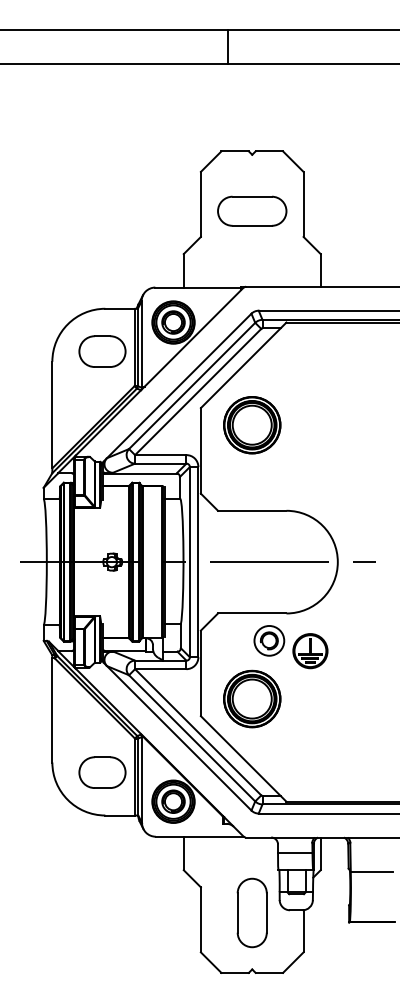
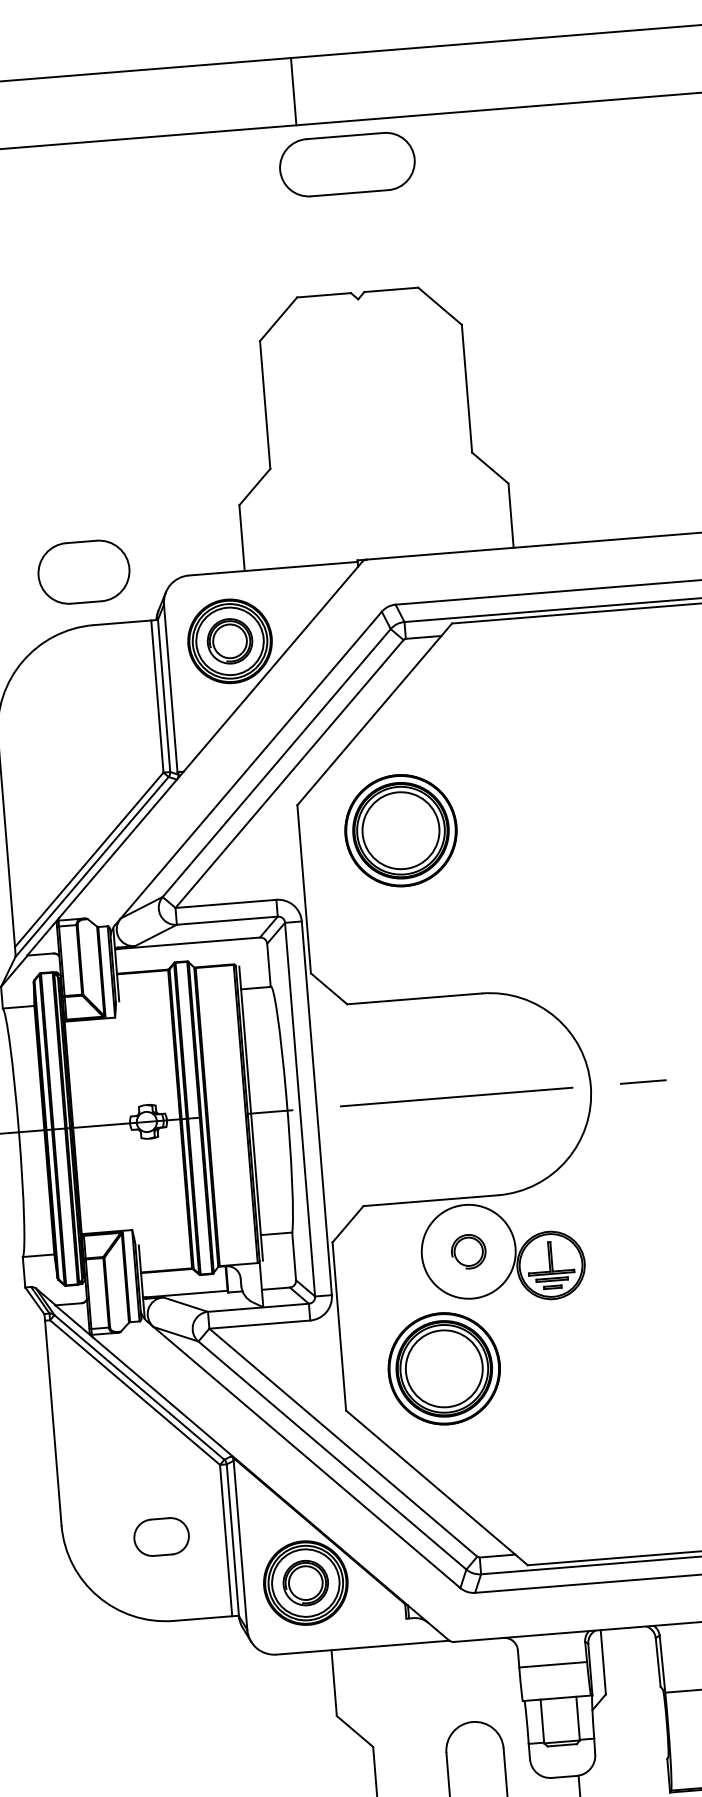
part: (252, 210) -> (347, 163), moved
part: (102, 351) -> (84, 571), moved
circle: (269, 640) -> (468, 1251), size x1.6
part: (102, 772) -> (161, 1536), size x0.6

